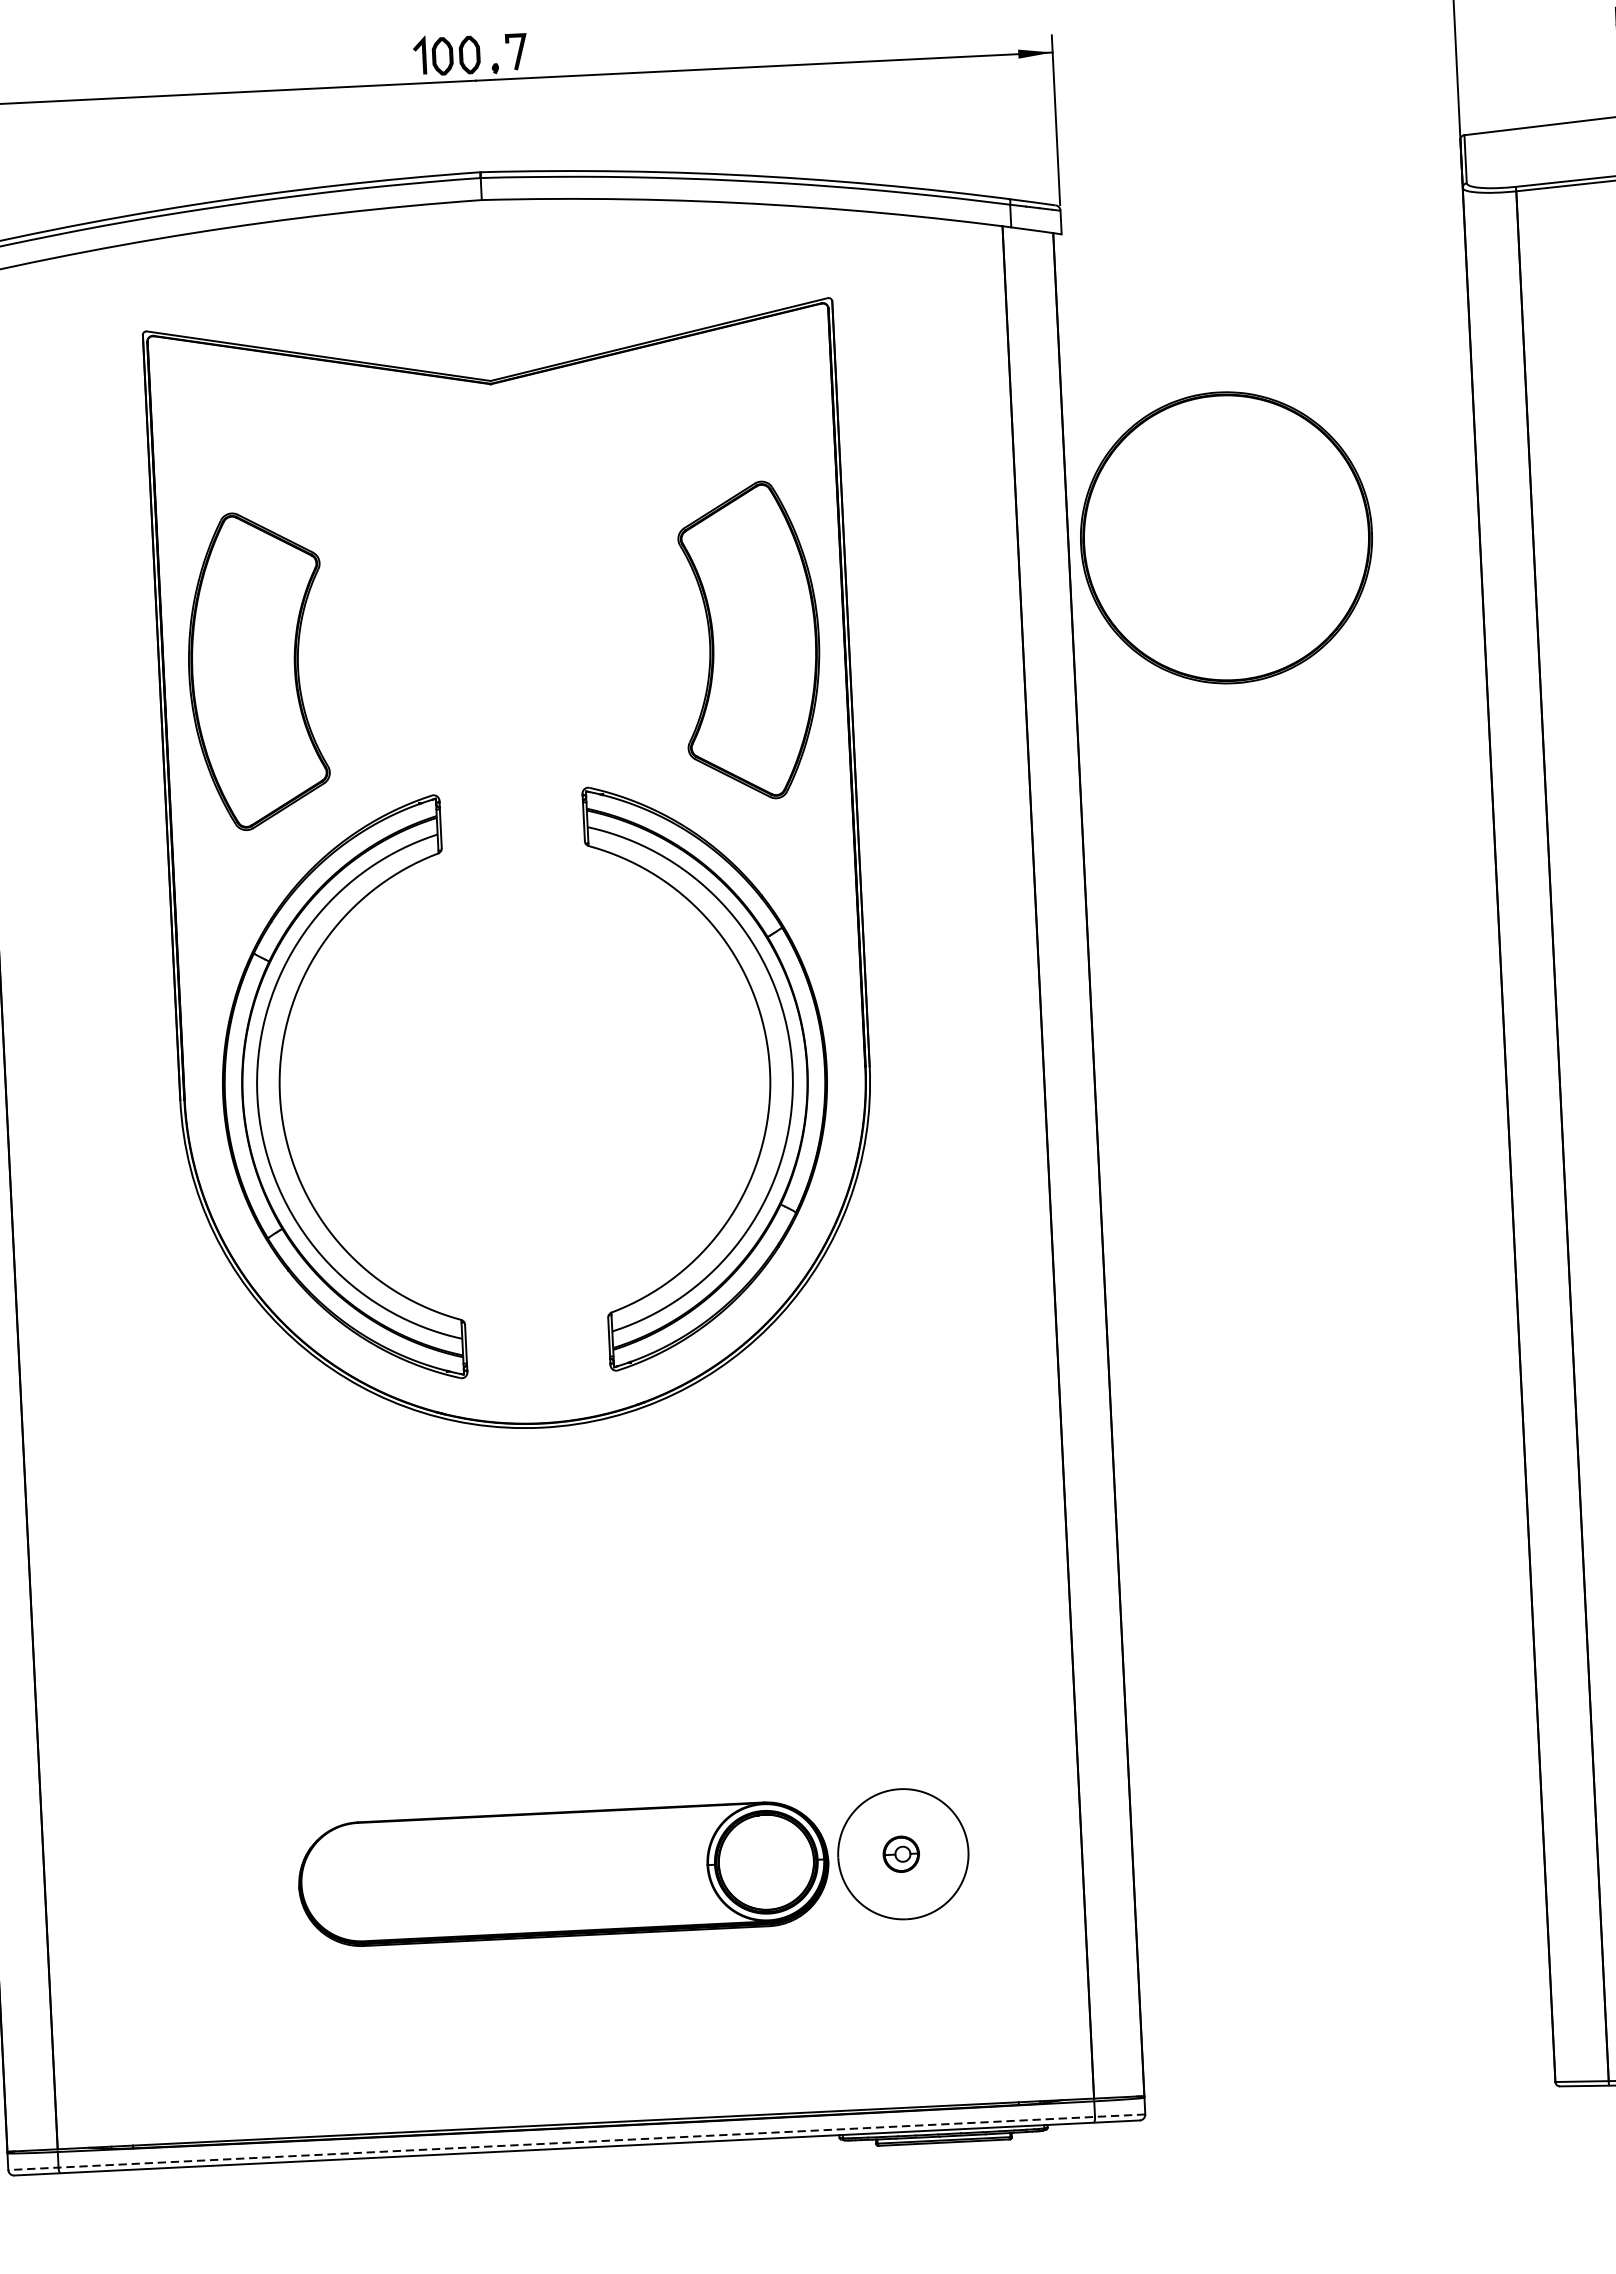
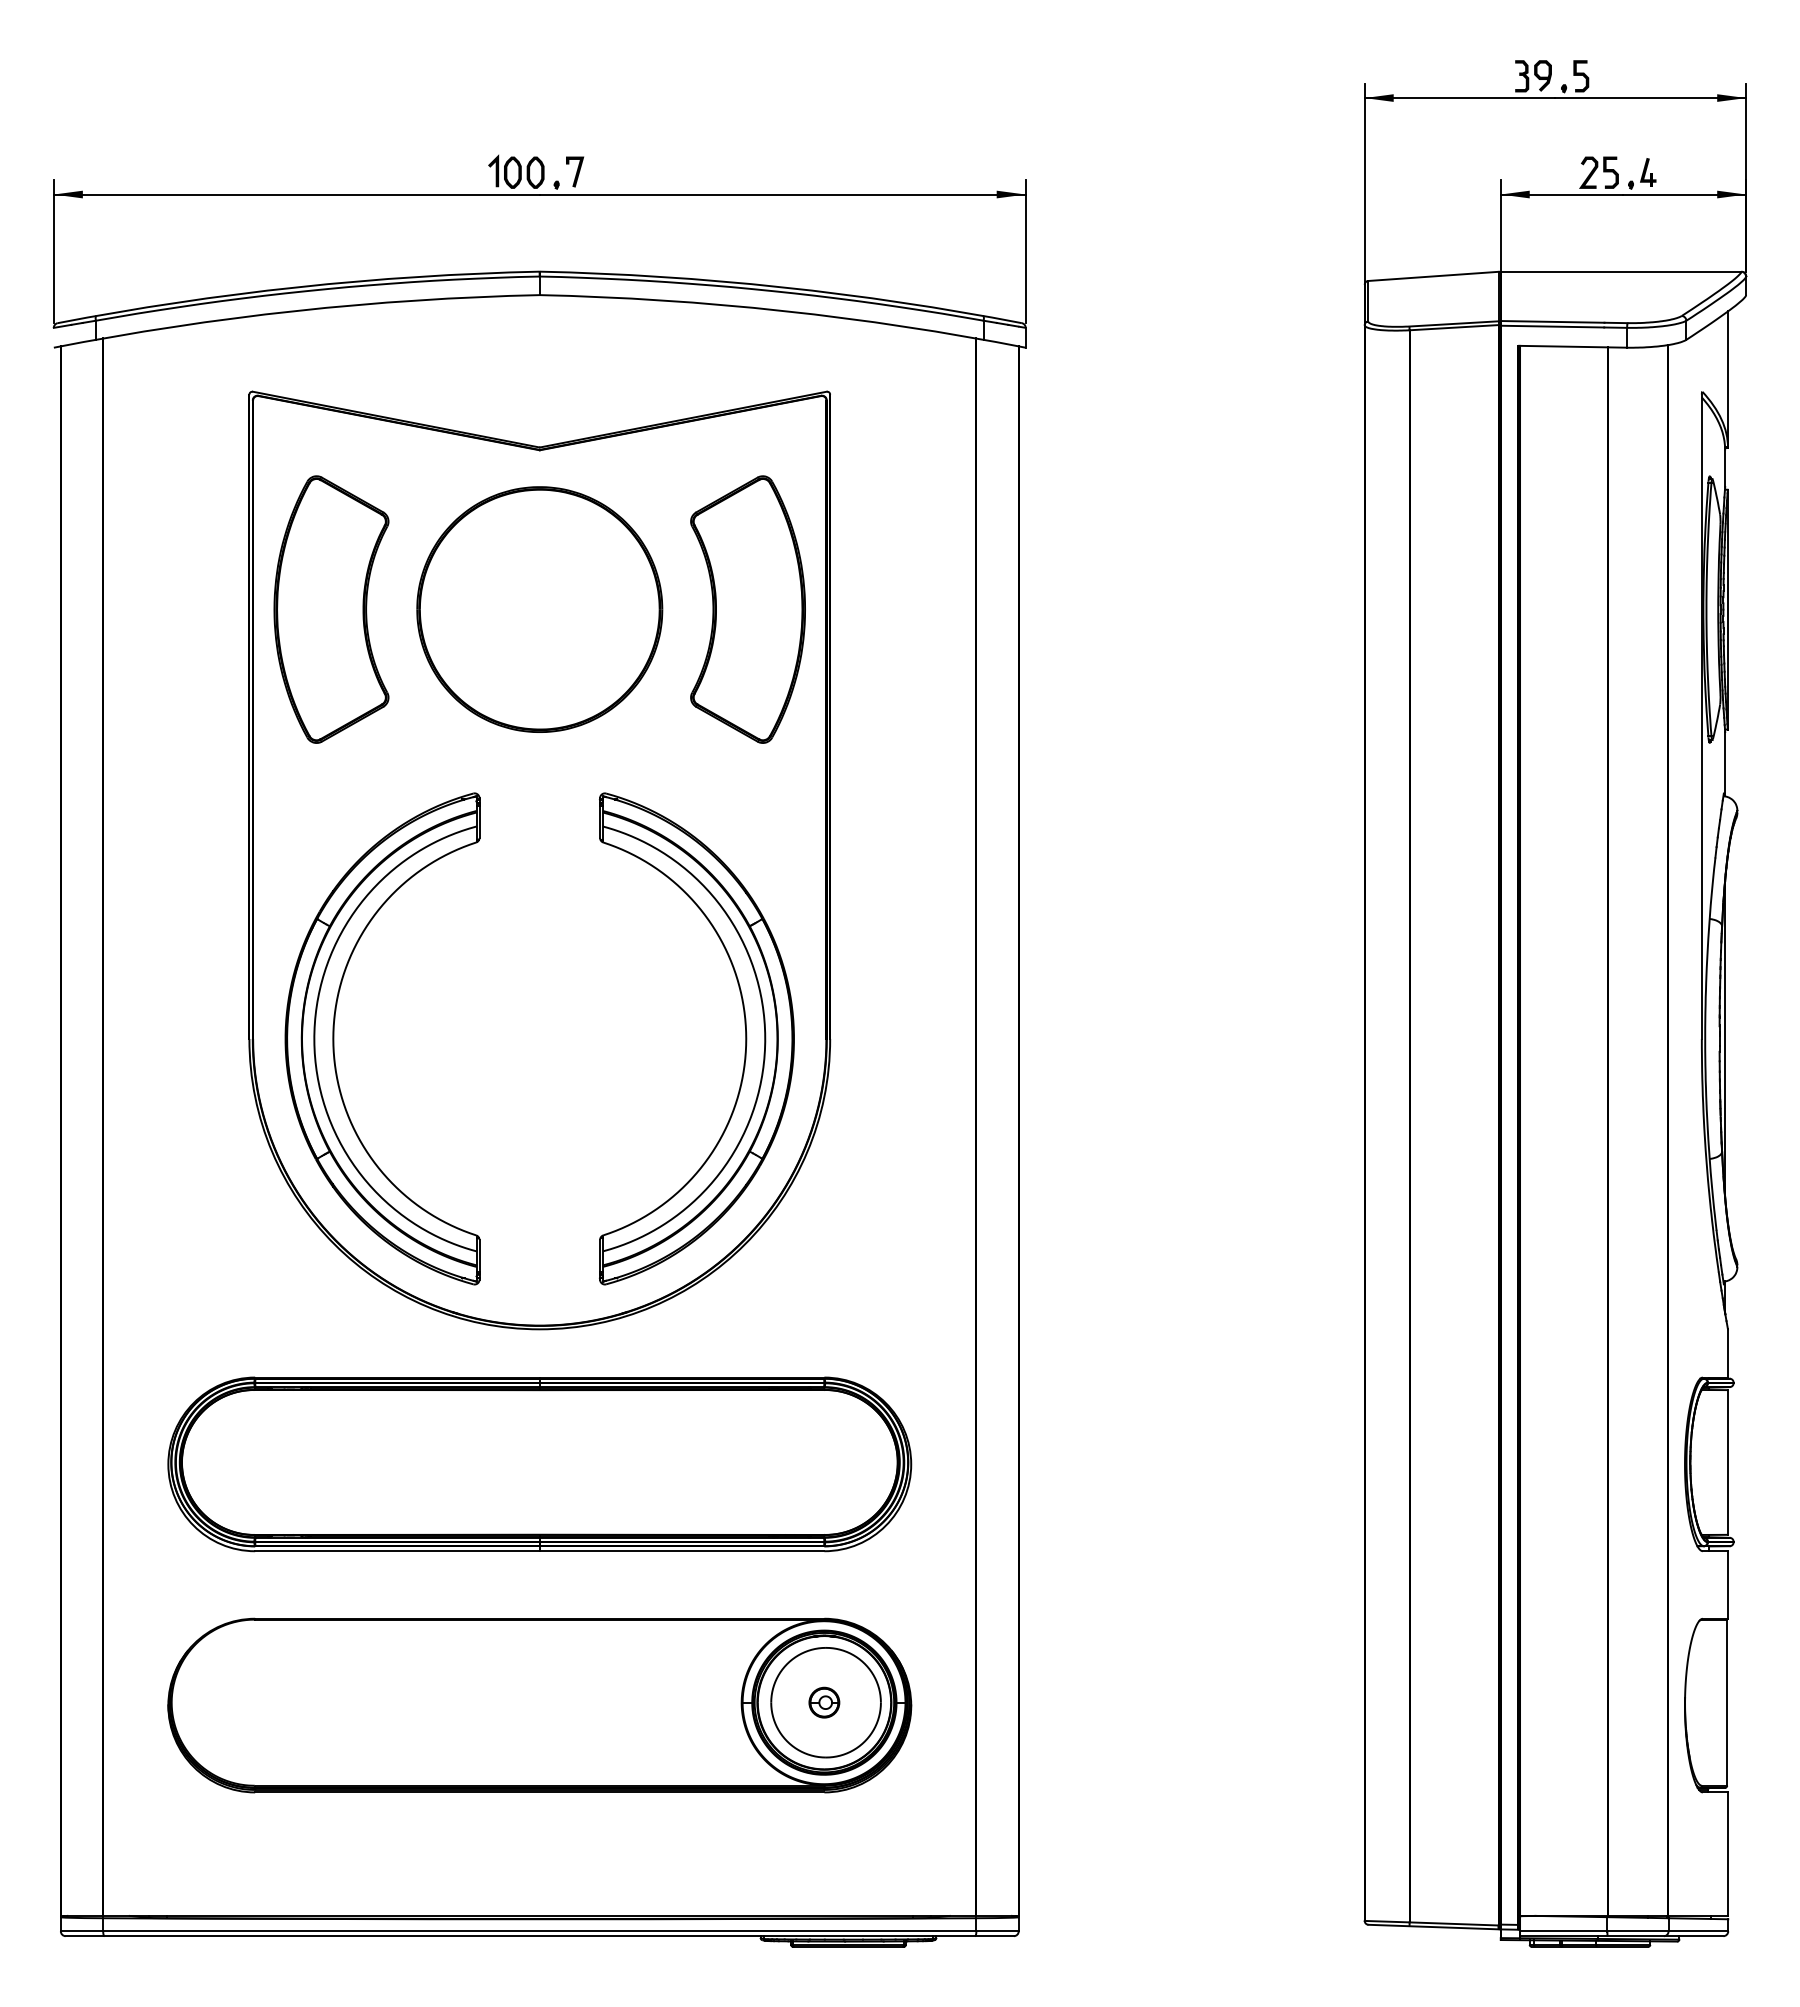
part: (1226, 537) -> (539, 609), moved
part: (750, 640) -> (747, 609), moved
part: (257, 670) -> (331, 609), moved
part: (549, 1588) -> (539, 1464), added
part: (563, 1874) -> (539, 1705), size x1.67
line: (576, 2142) -> (539, 1931), dashed -> solid

